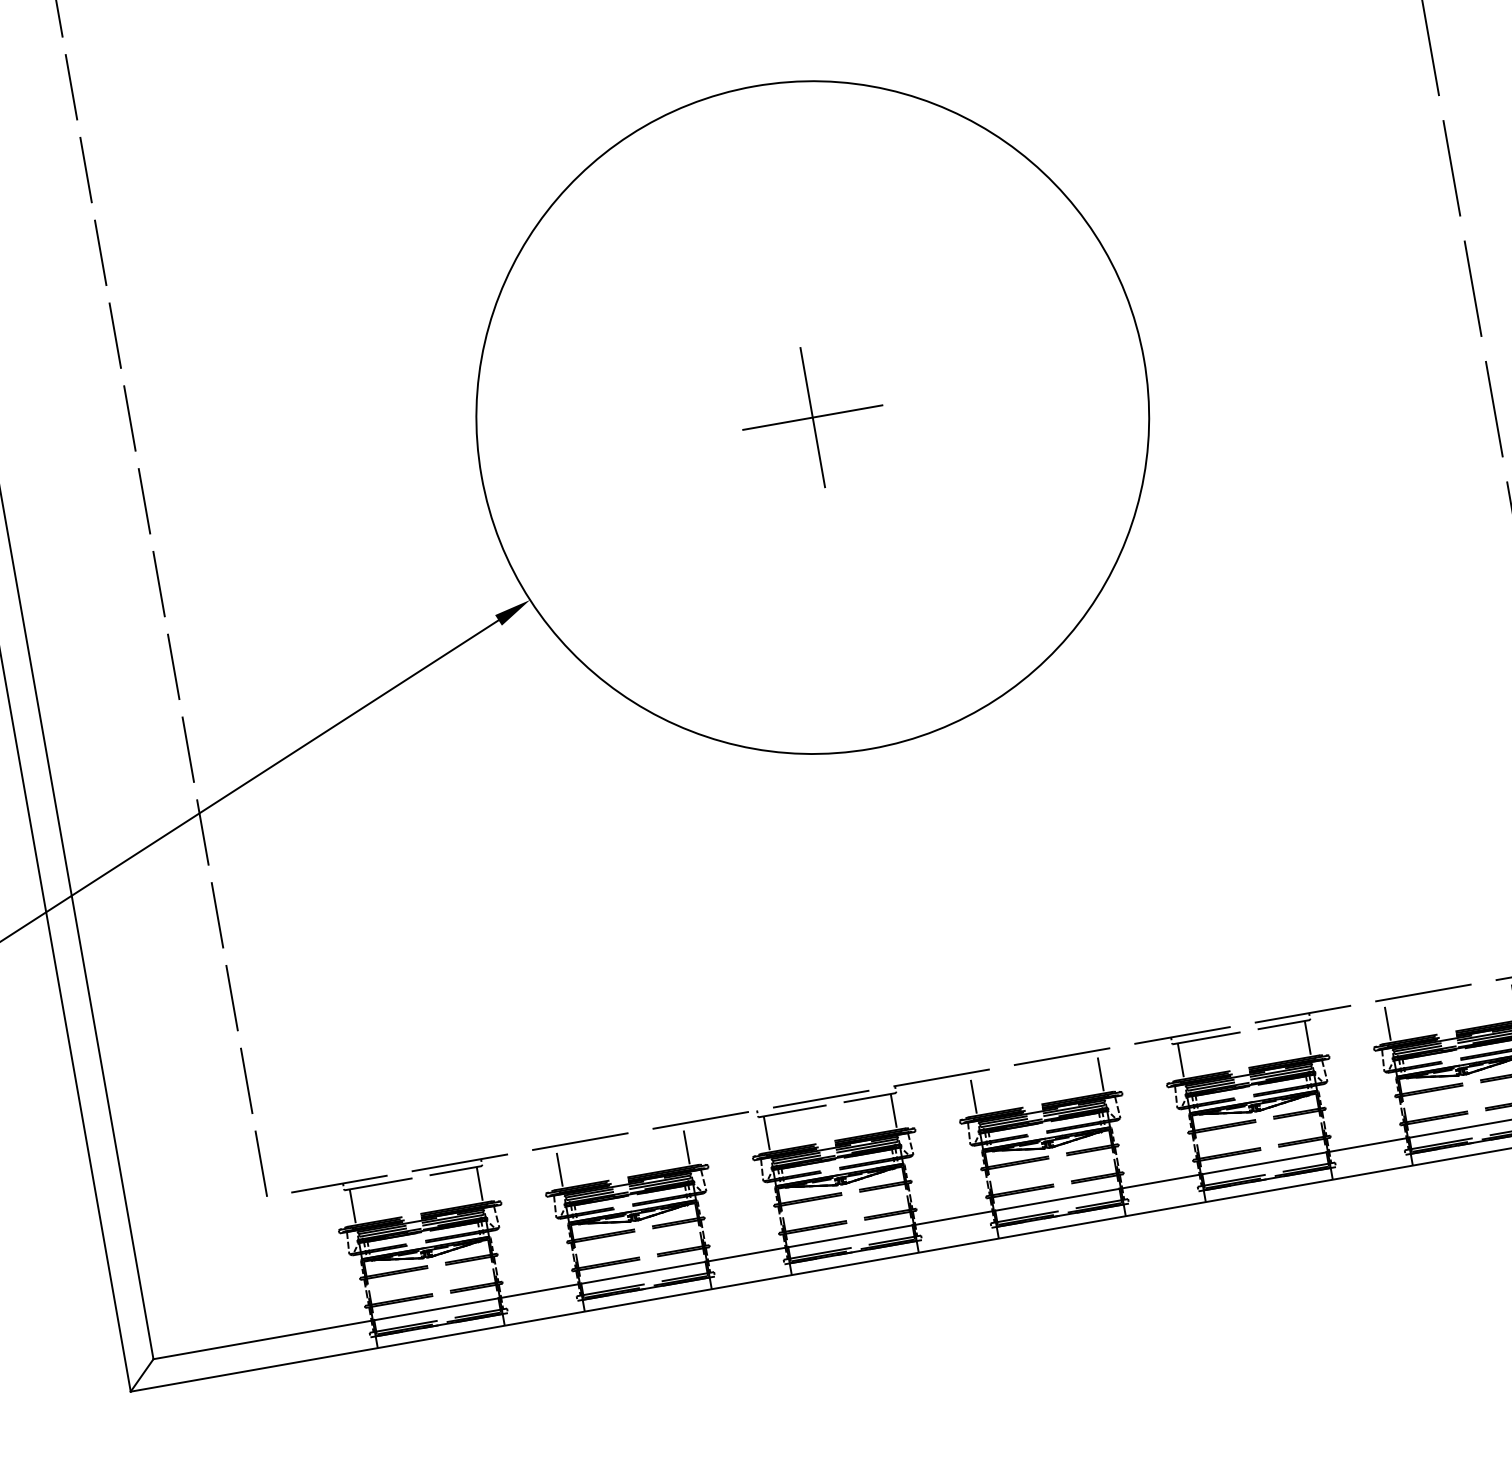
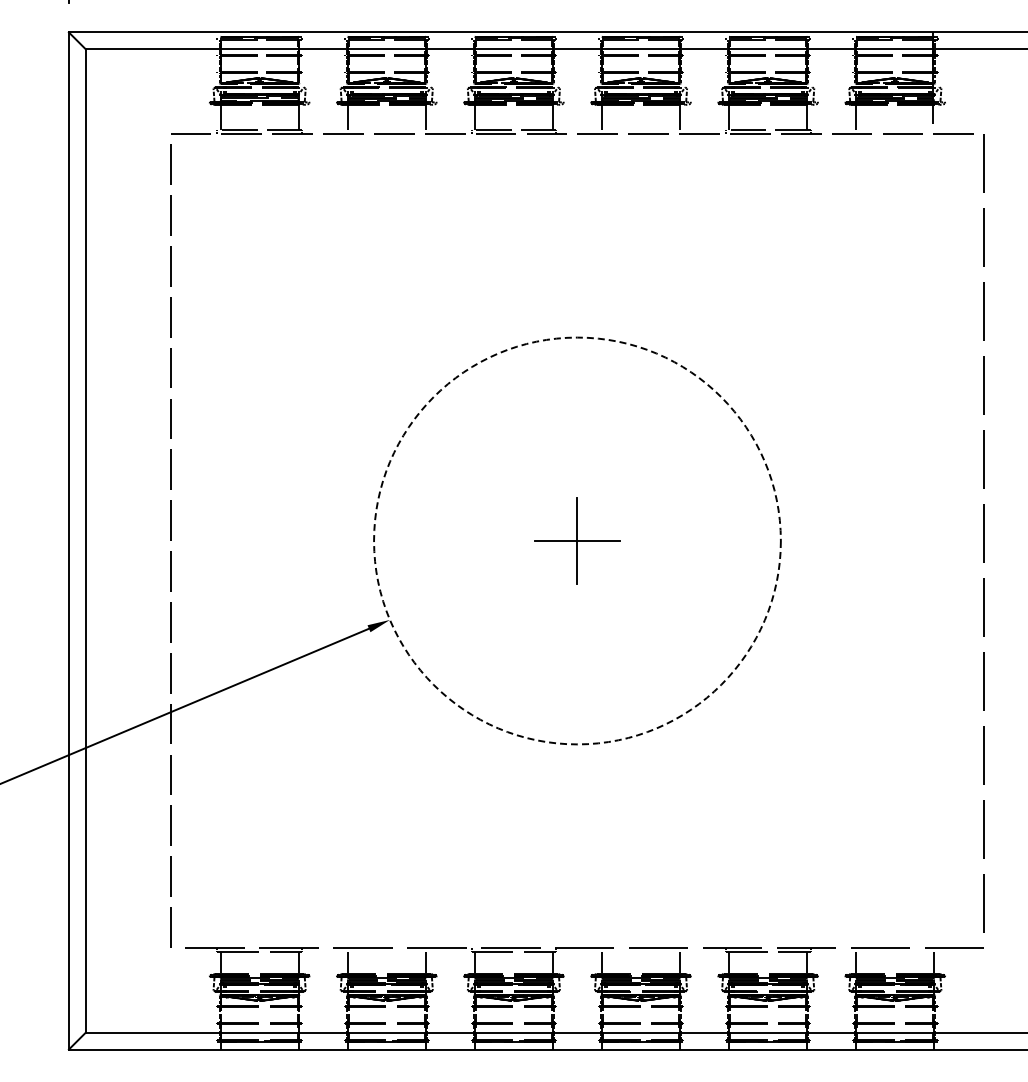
circle: (812, 416) -> (577, 540), solid -> dashed

